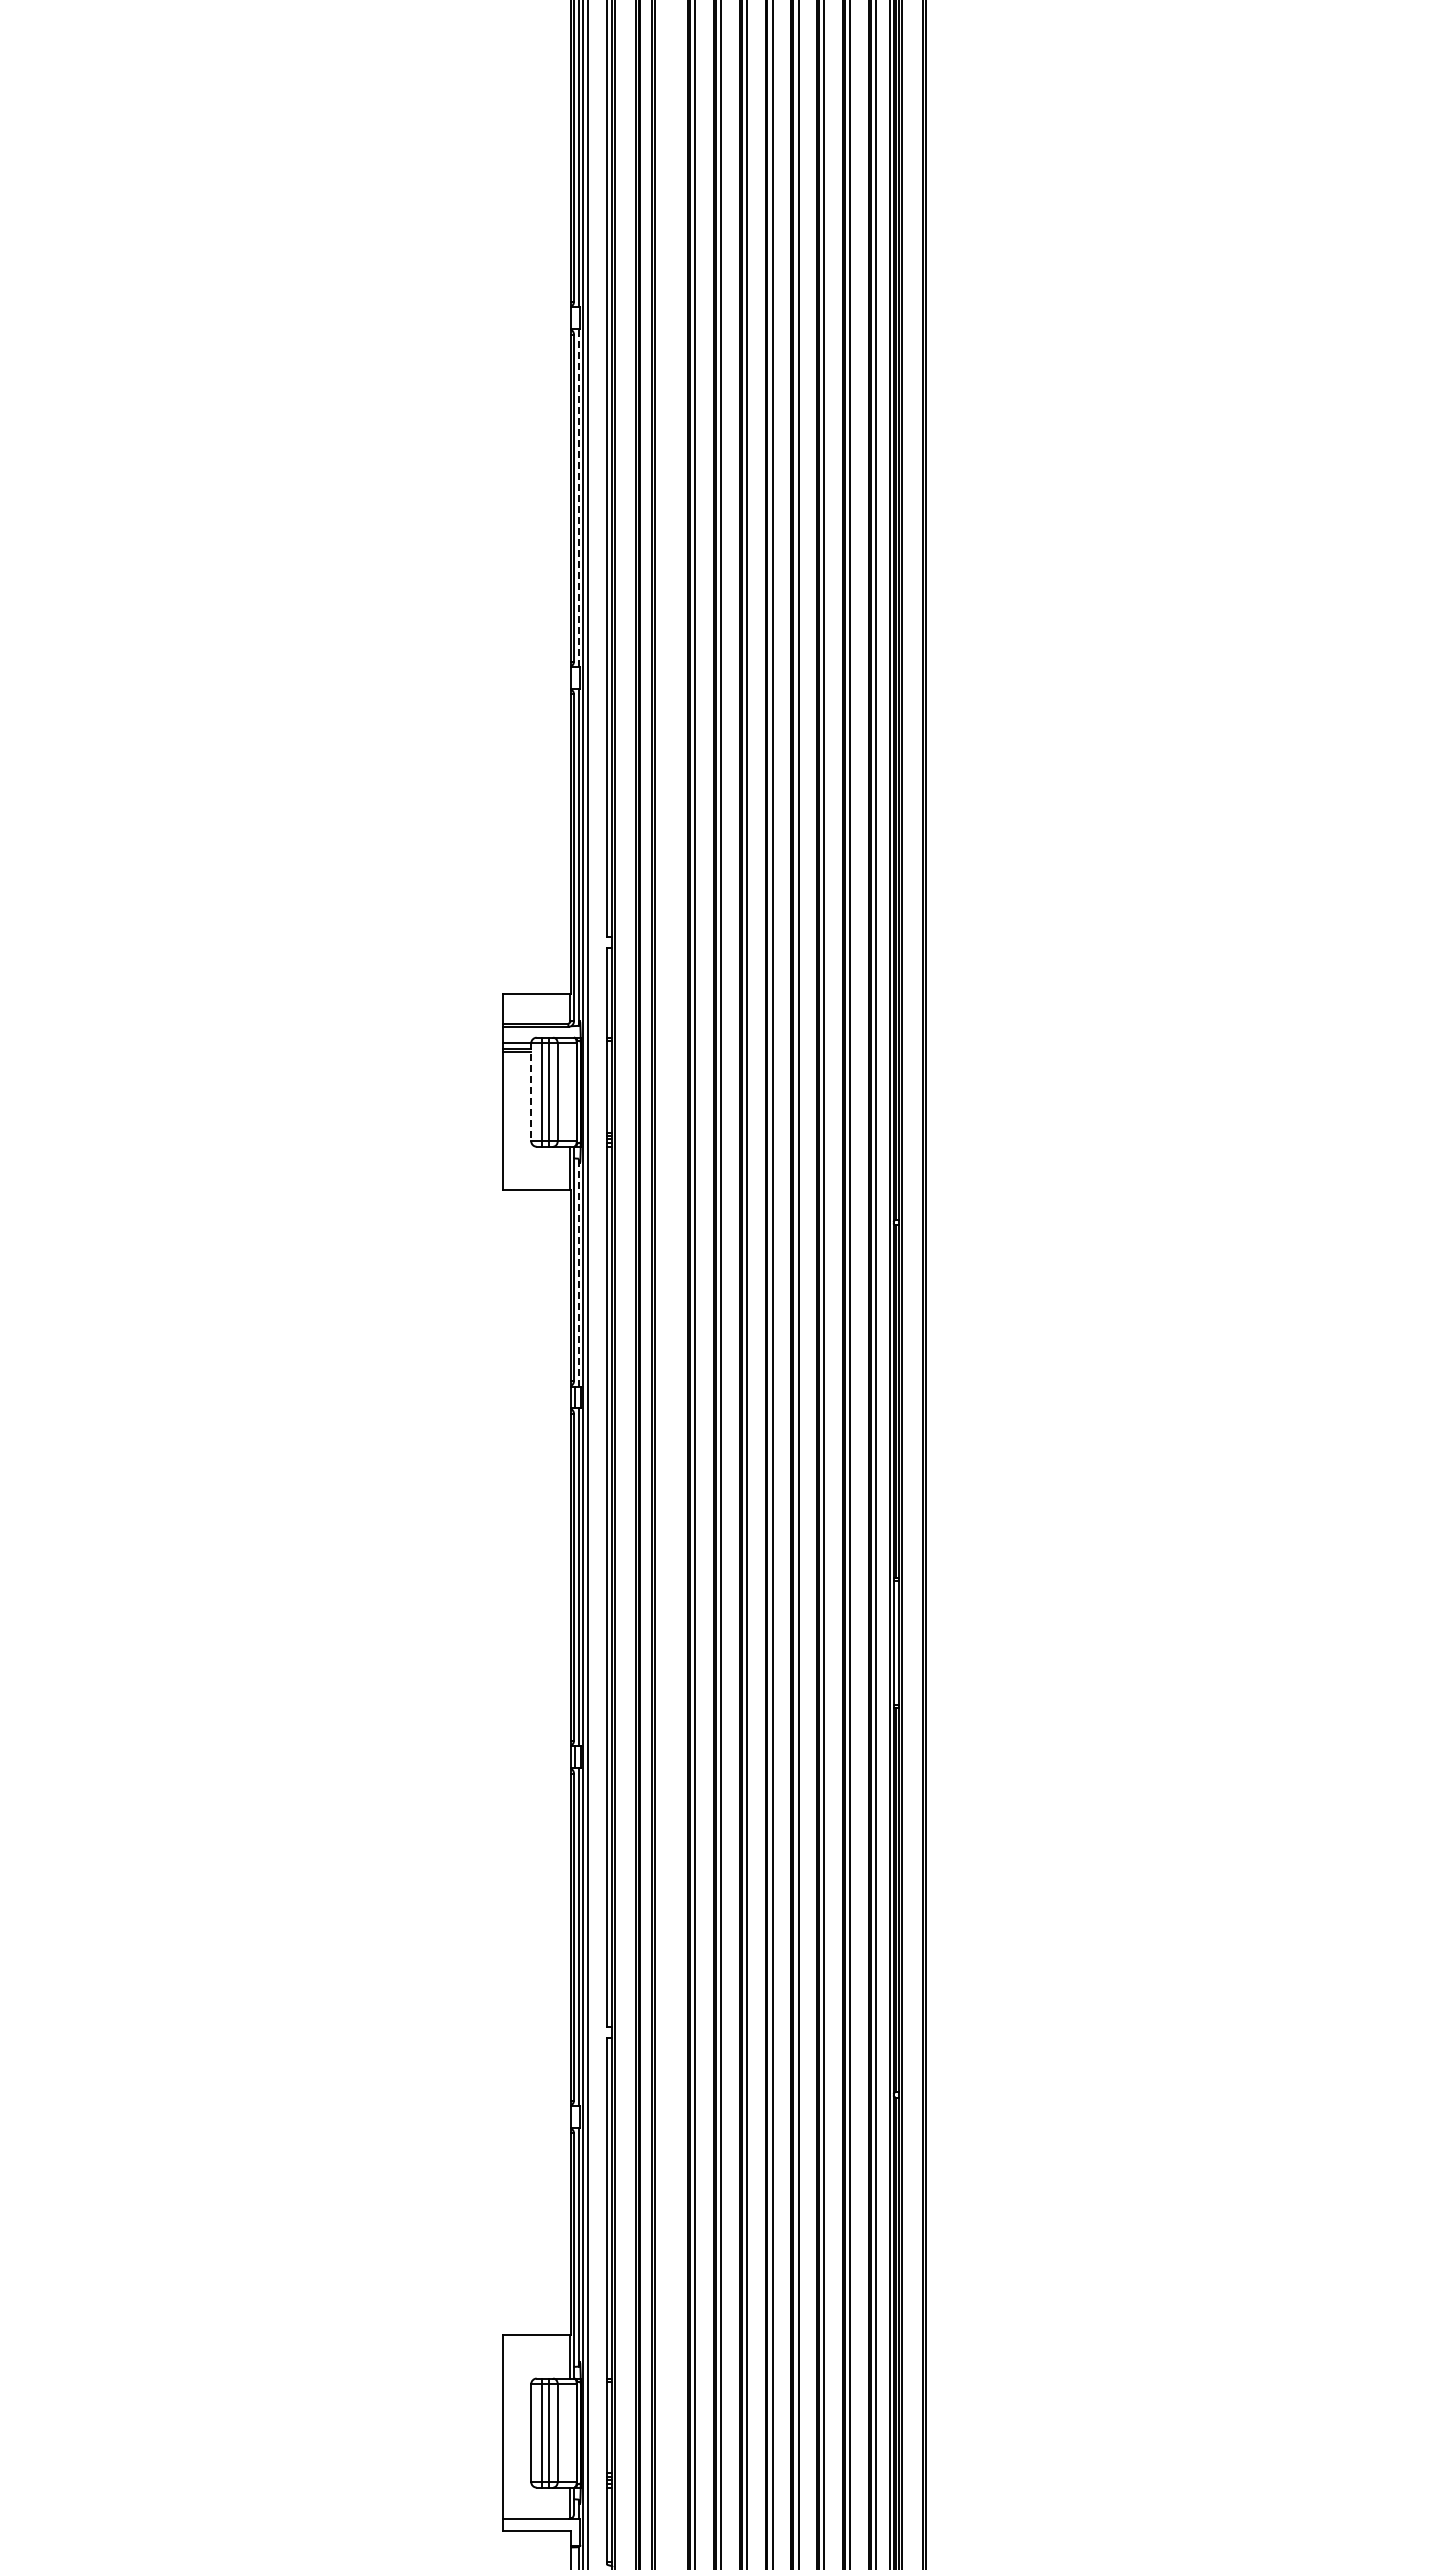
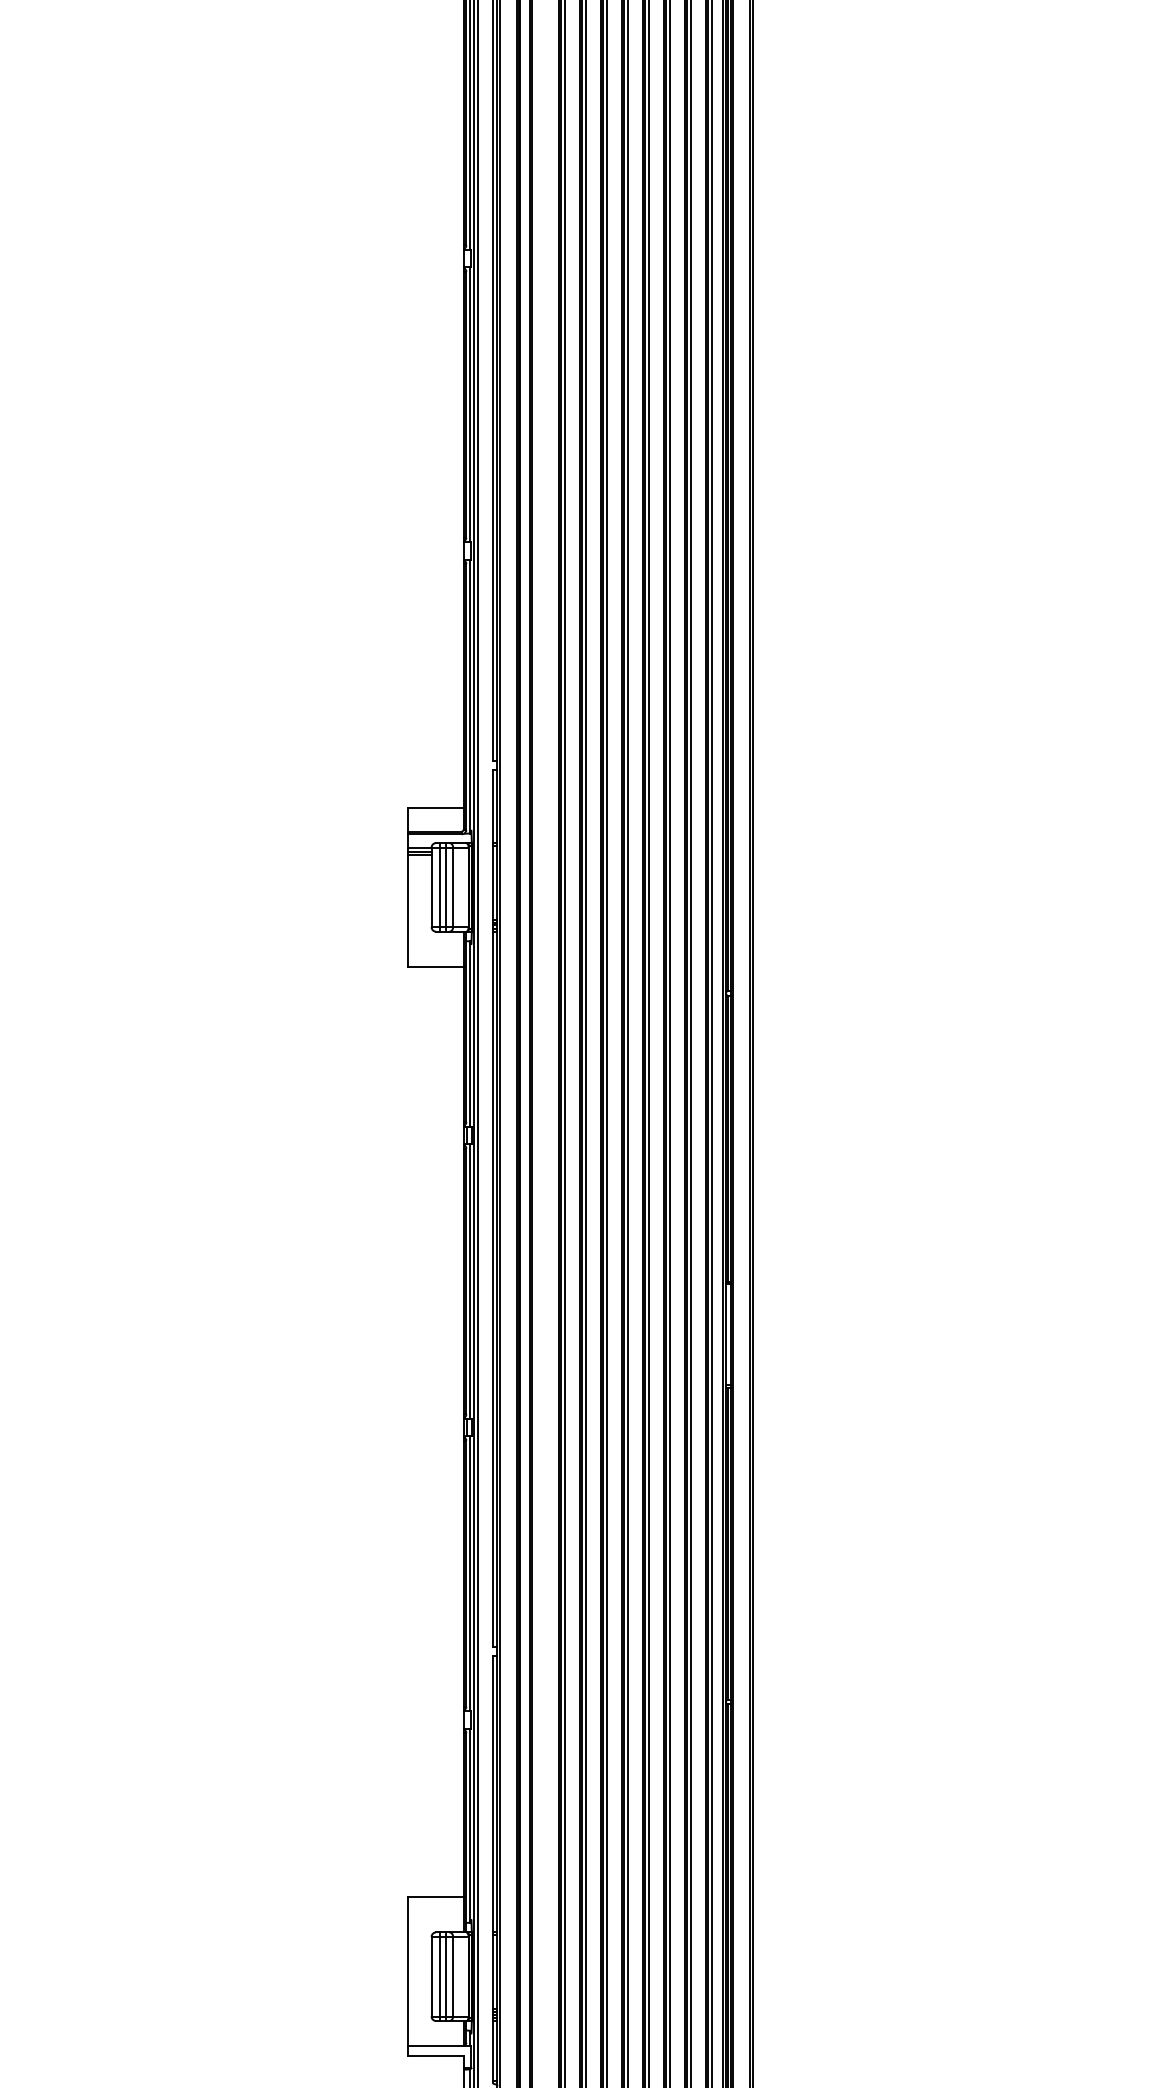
line: (578, 498) -> (470, 405), dashed -> solid
line: (531, 1092) -> (431, 887), dashed -> solid
line: (578, 1272) -> (470, 1033), dashed -> solid

